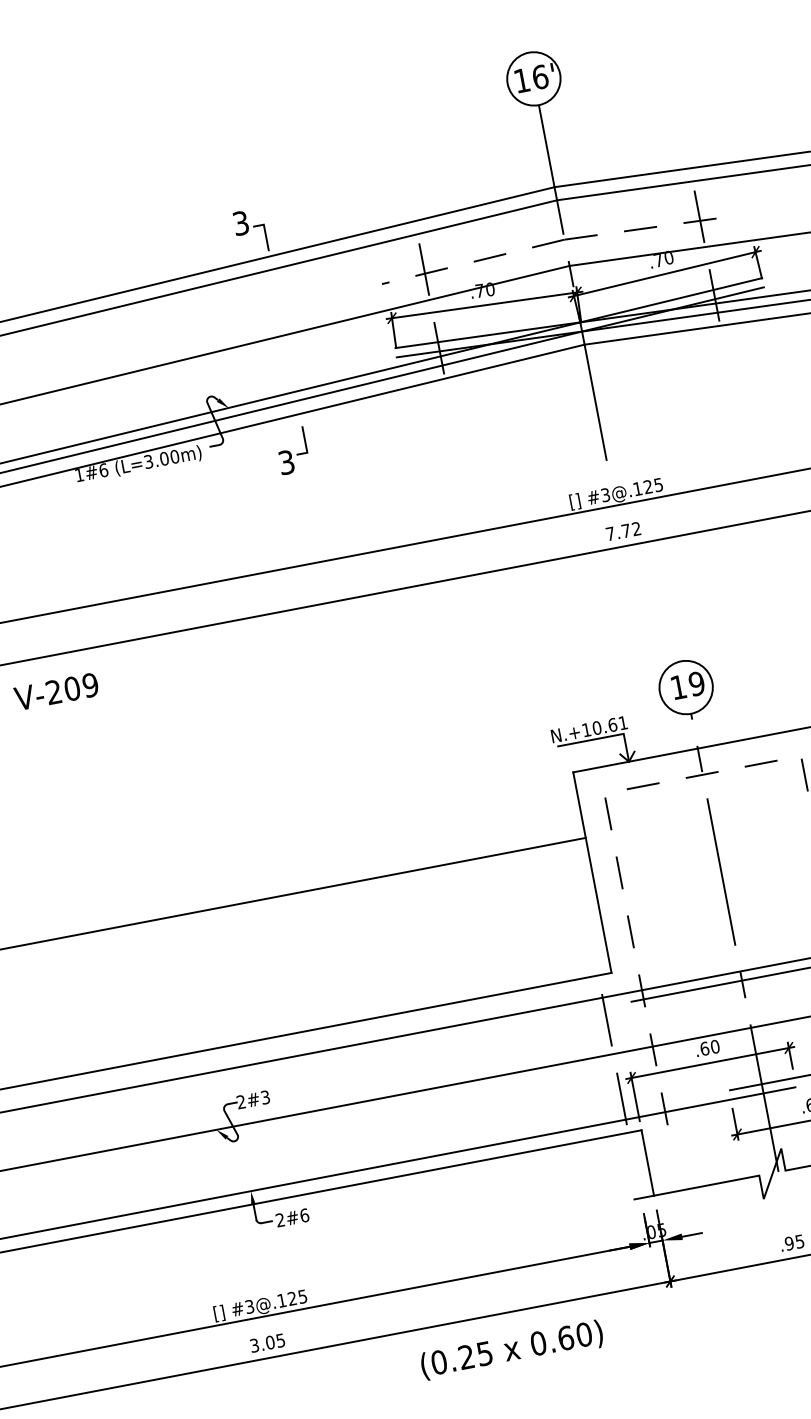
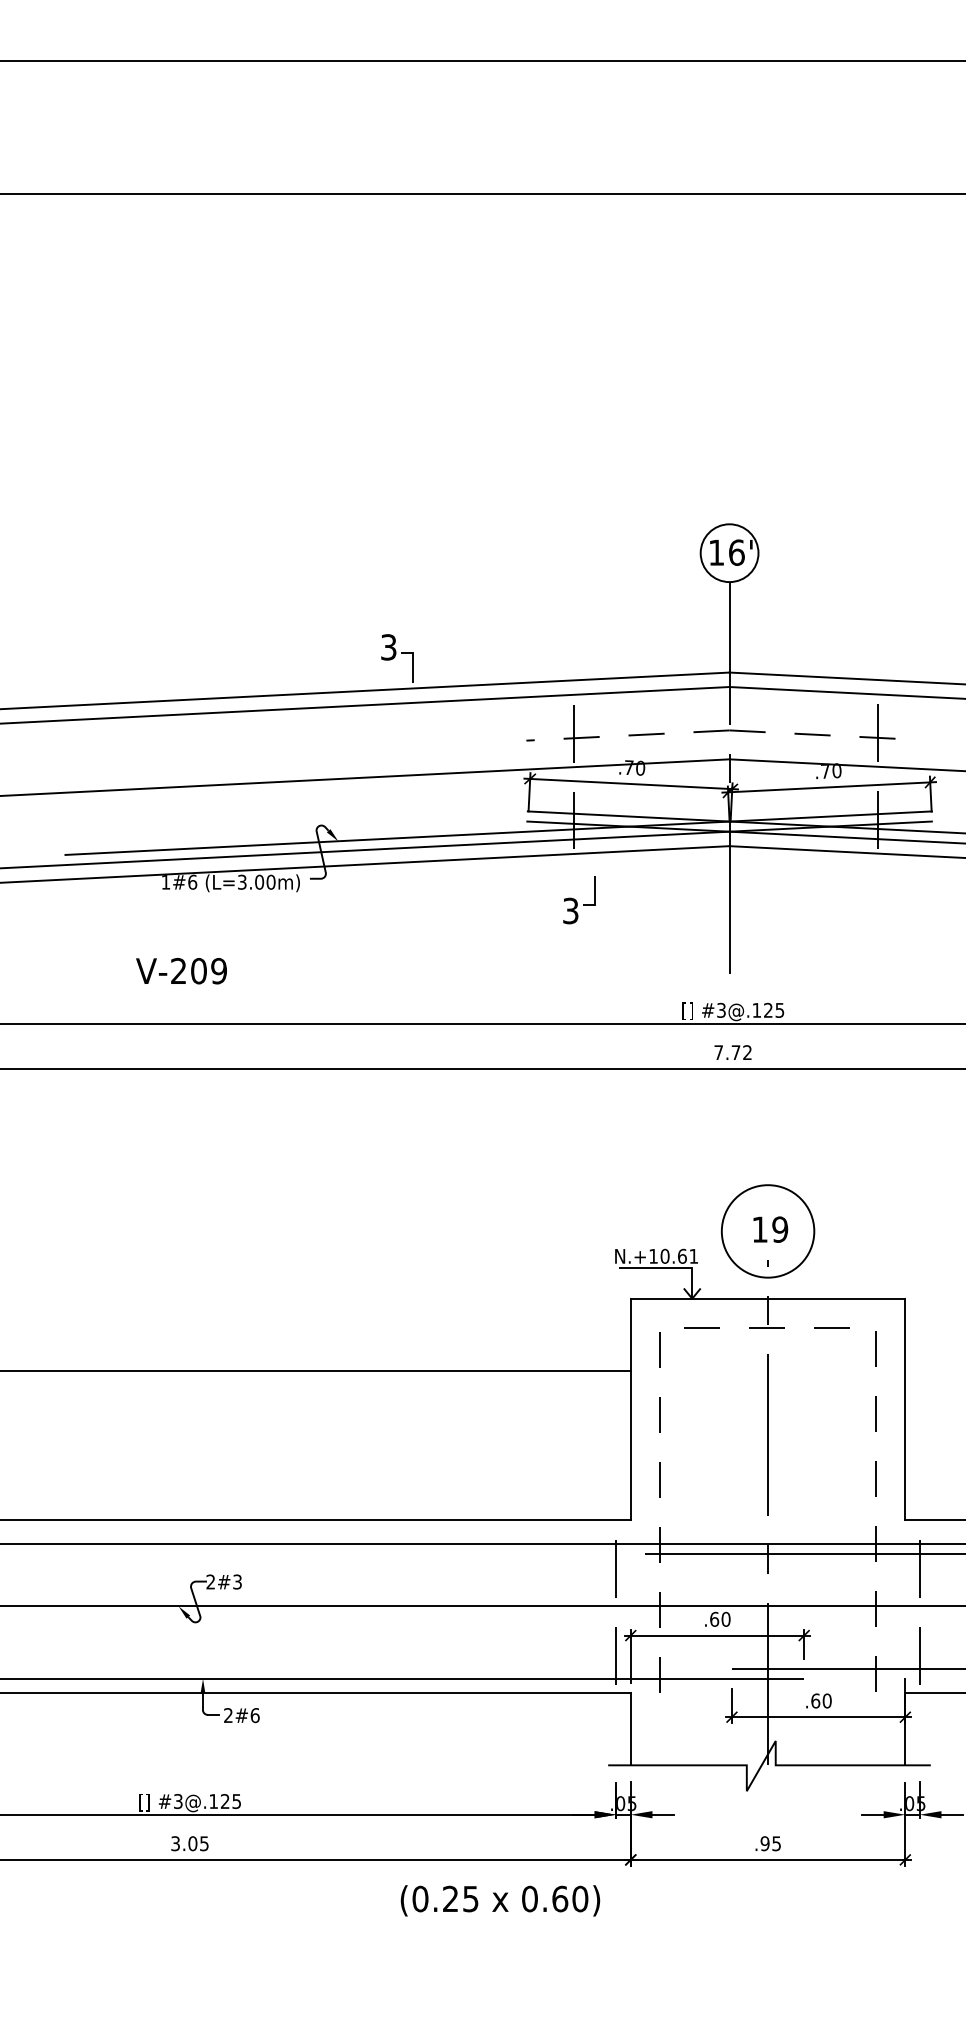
part: (292, 451) -> (579, 900), moved
circle: (685, 687) -> (767, 1231), size x1.6
text: (56, 692) -> (181, 971), moved
text: (512, 1349) -> (500, 1900), moved

